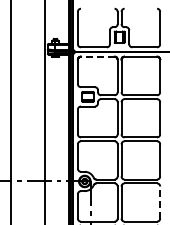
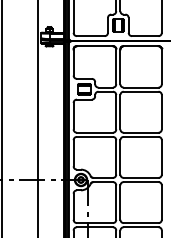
line: (97, 56) -> (94, 45), dashed -> solid
line: (160, 202) -> (162, 202), dashed -> solid

